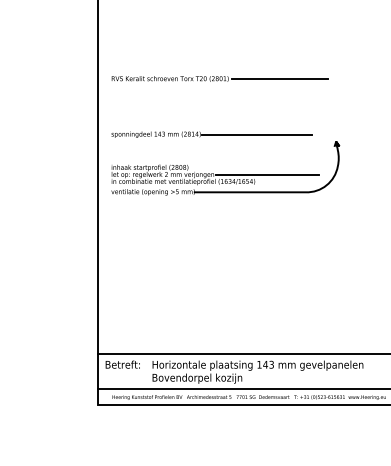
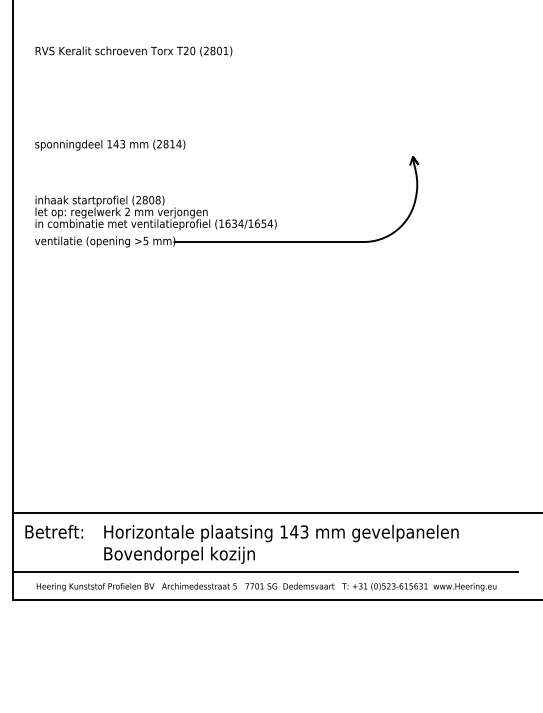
line: (280, 79) -> (319, 52), removed
line: (256, 134) -> (278, 144), removed
line: (267, 175) -> (297, 213), removed

